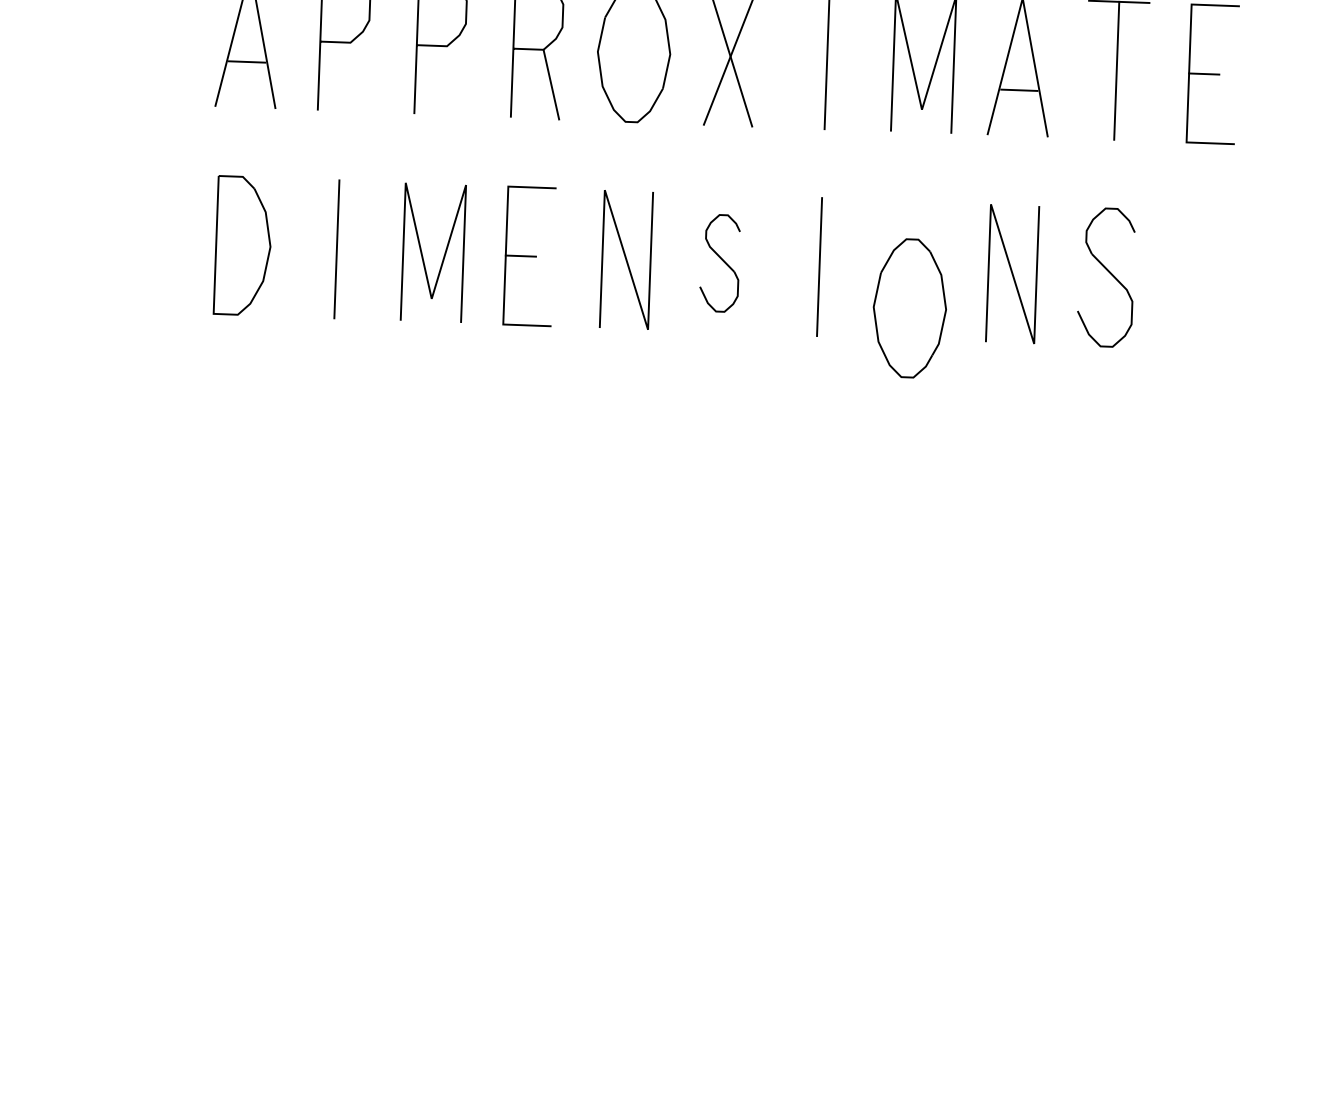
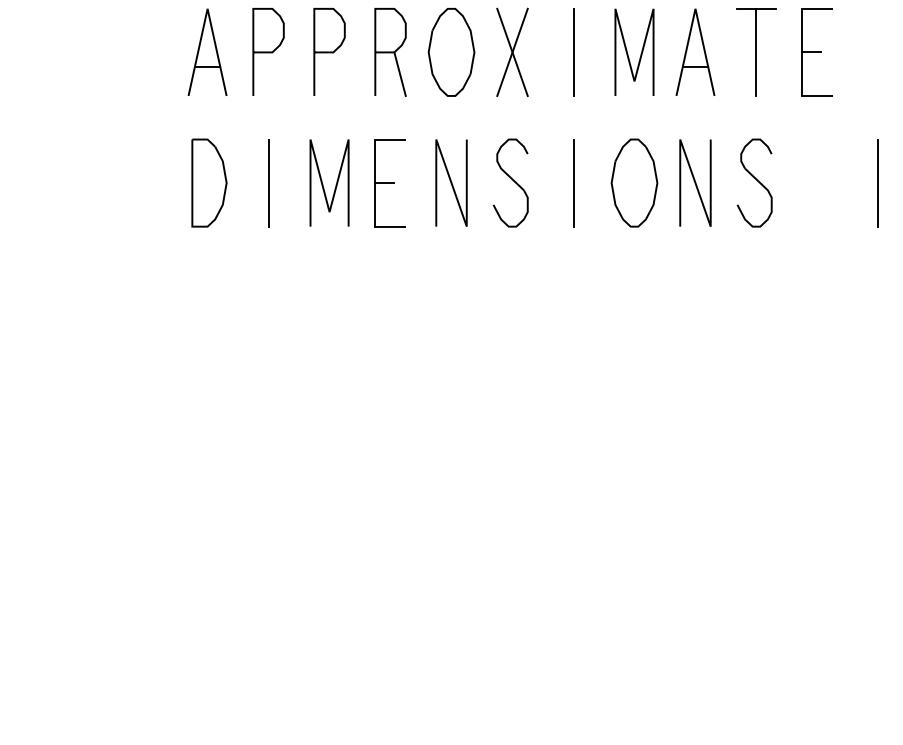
part: (719, 262) -> (510, 182), size x1.43
line: (1302, 283) -> (878, 182), added
part: (909, 307) -> (634, 182), moved

